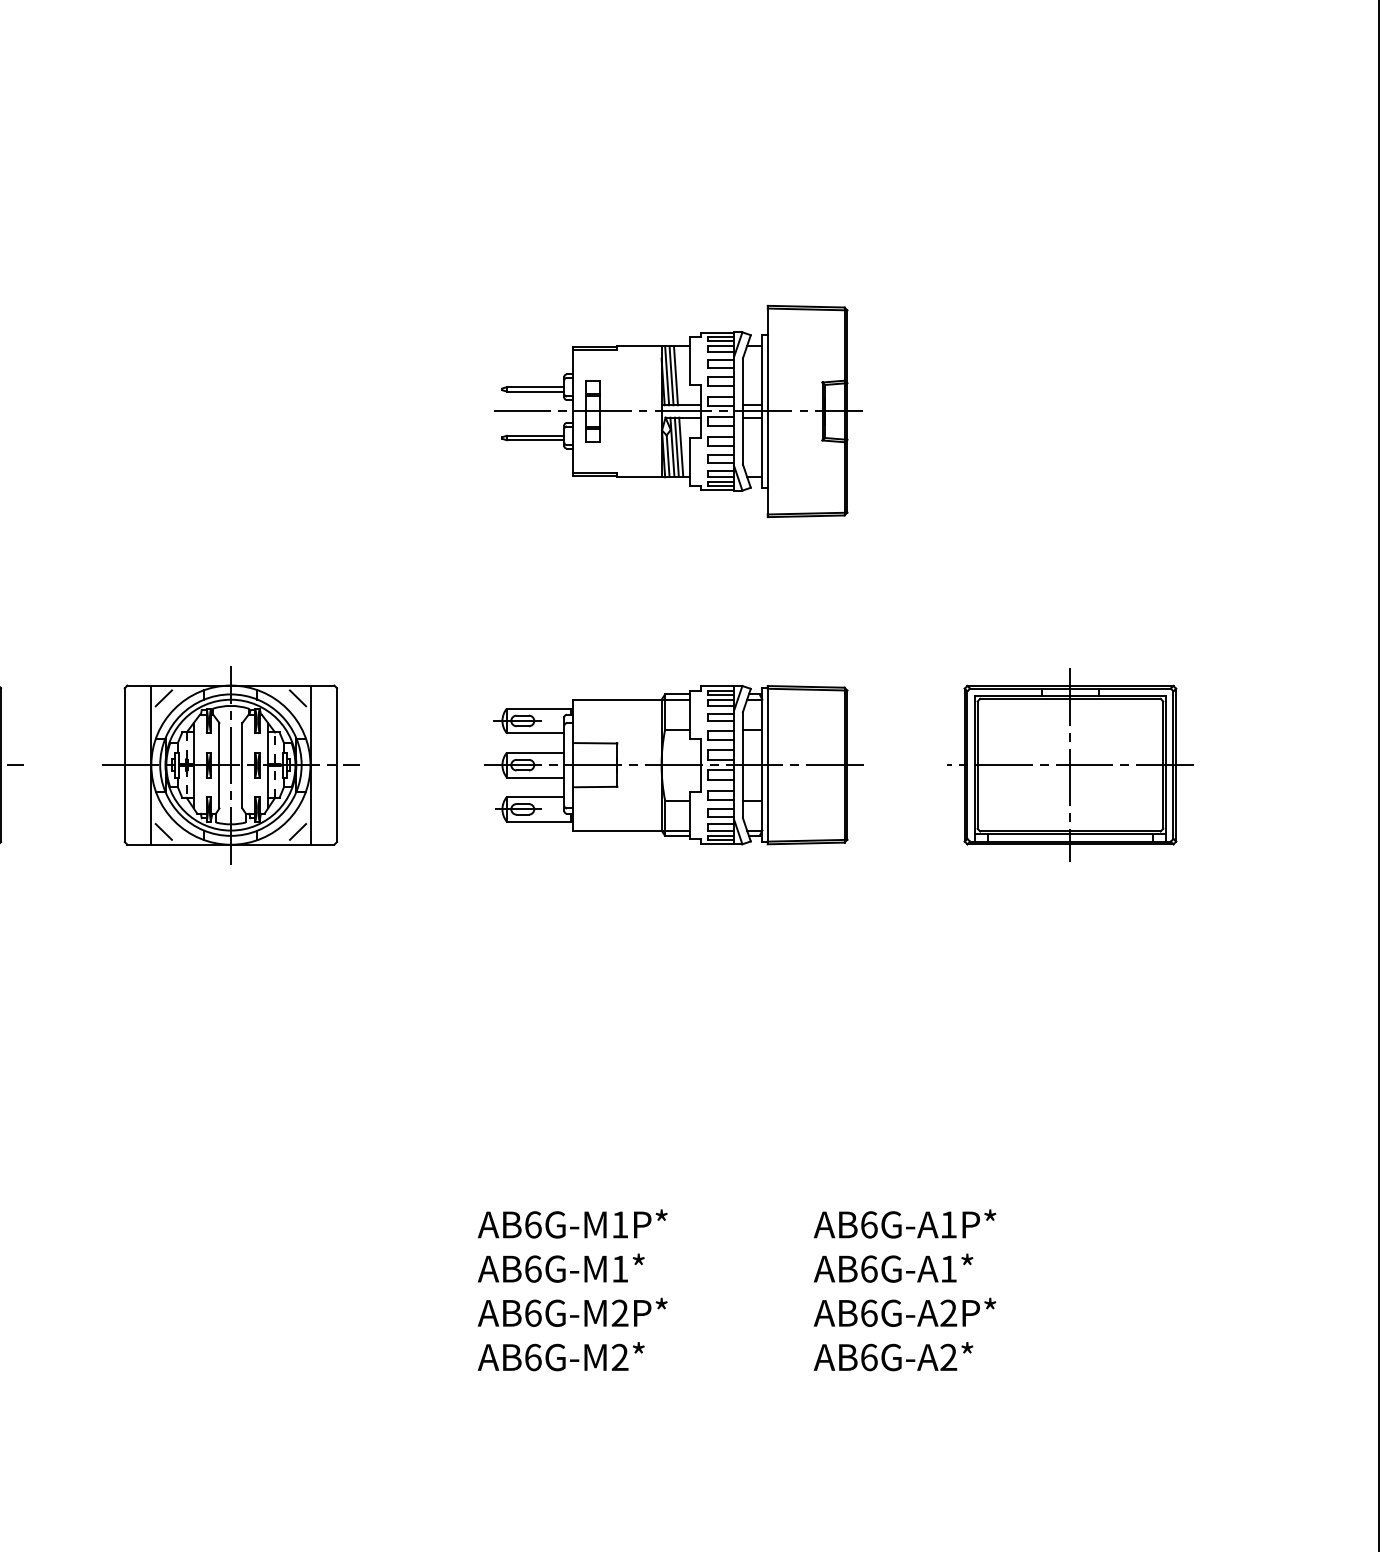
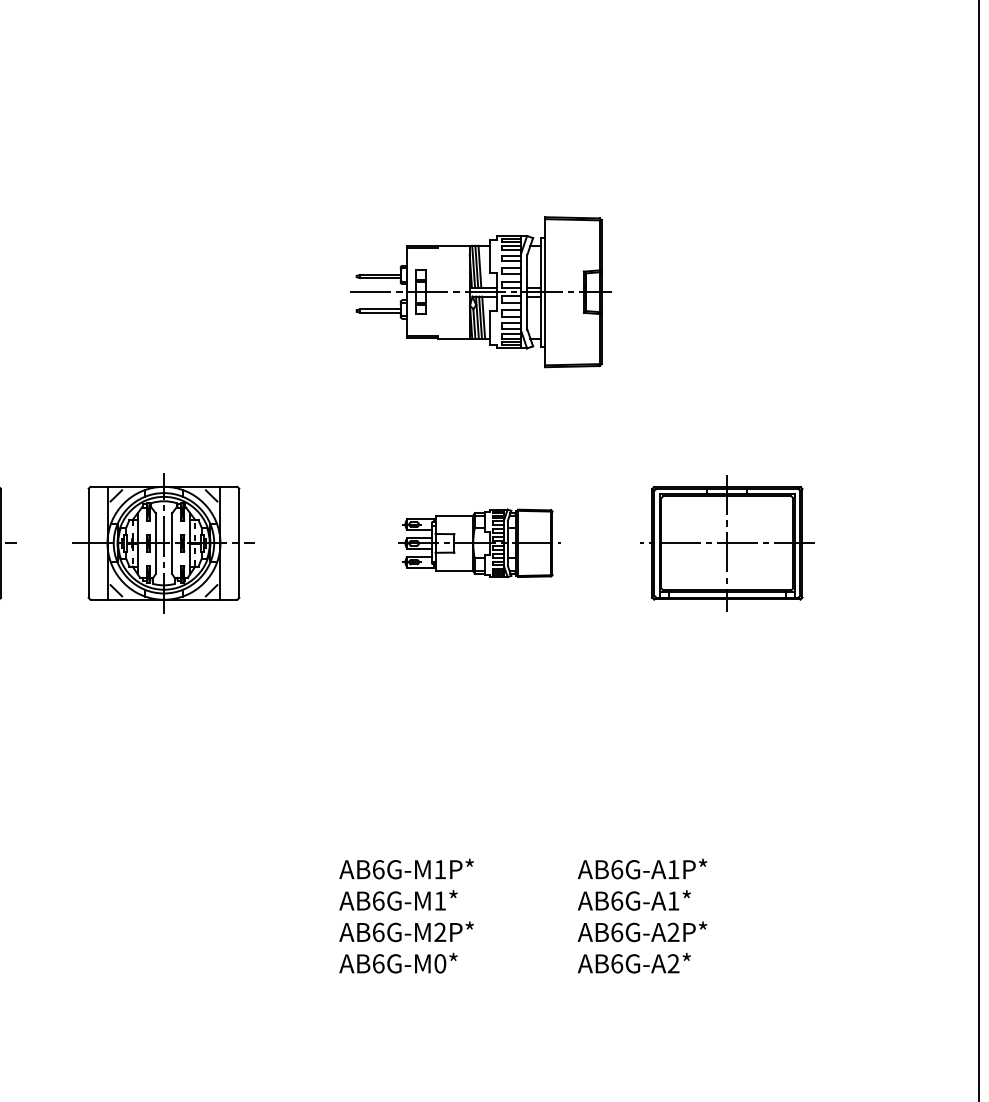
part: (1070, 764) -> (727, 542), moved
part: (673, 765) -> (478, 543), size x0.6
text: (619, 1357) -> (439, 963), AB6G-M2* -> AB6G-M0*

